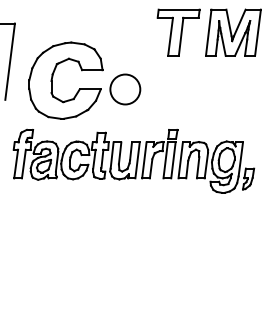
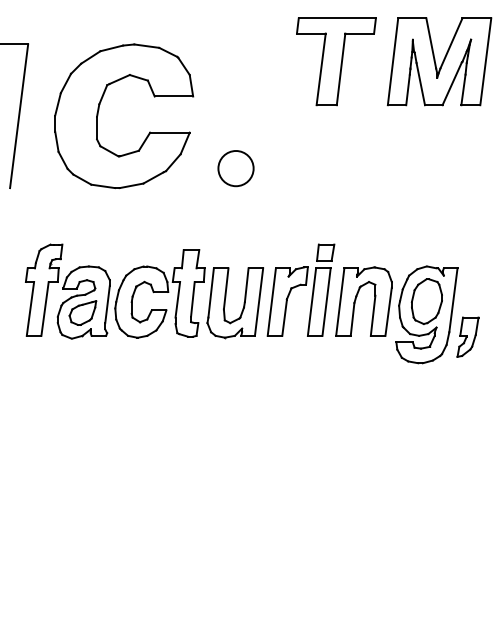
part: (53, 77) -> (100, 110), moved
circle: (125, 89) -> (236, 168), size x0.62

